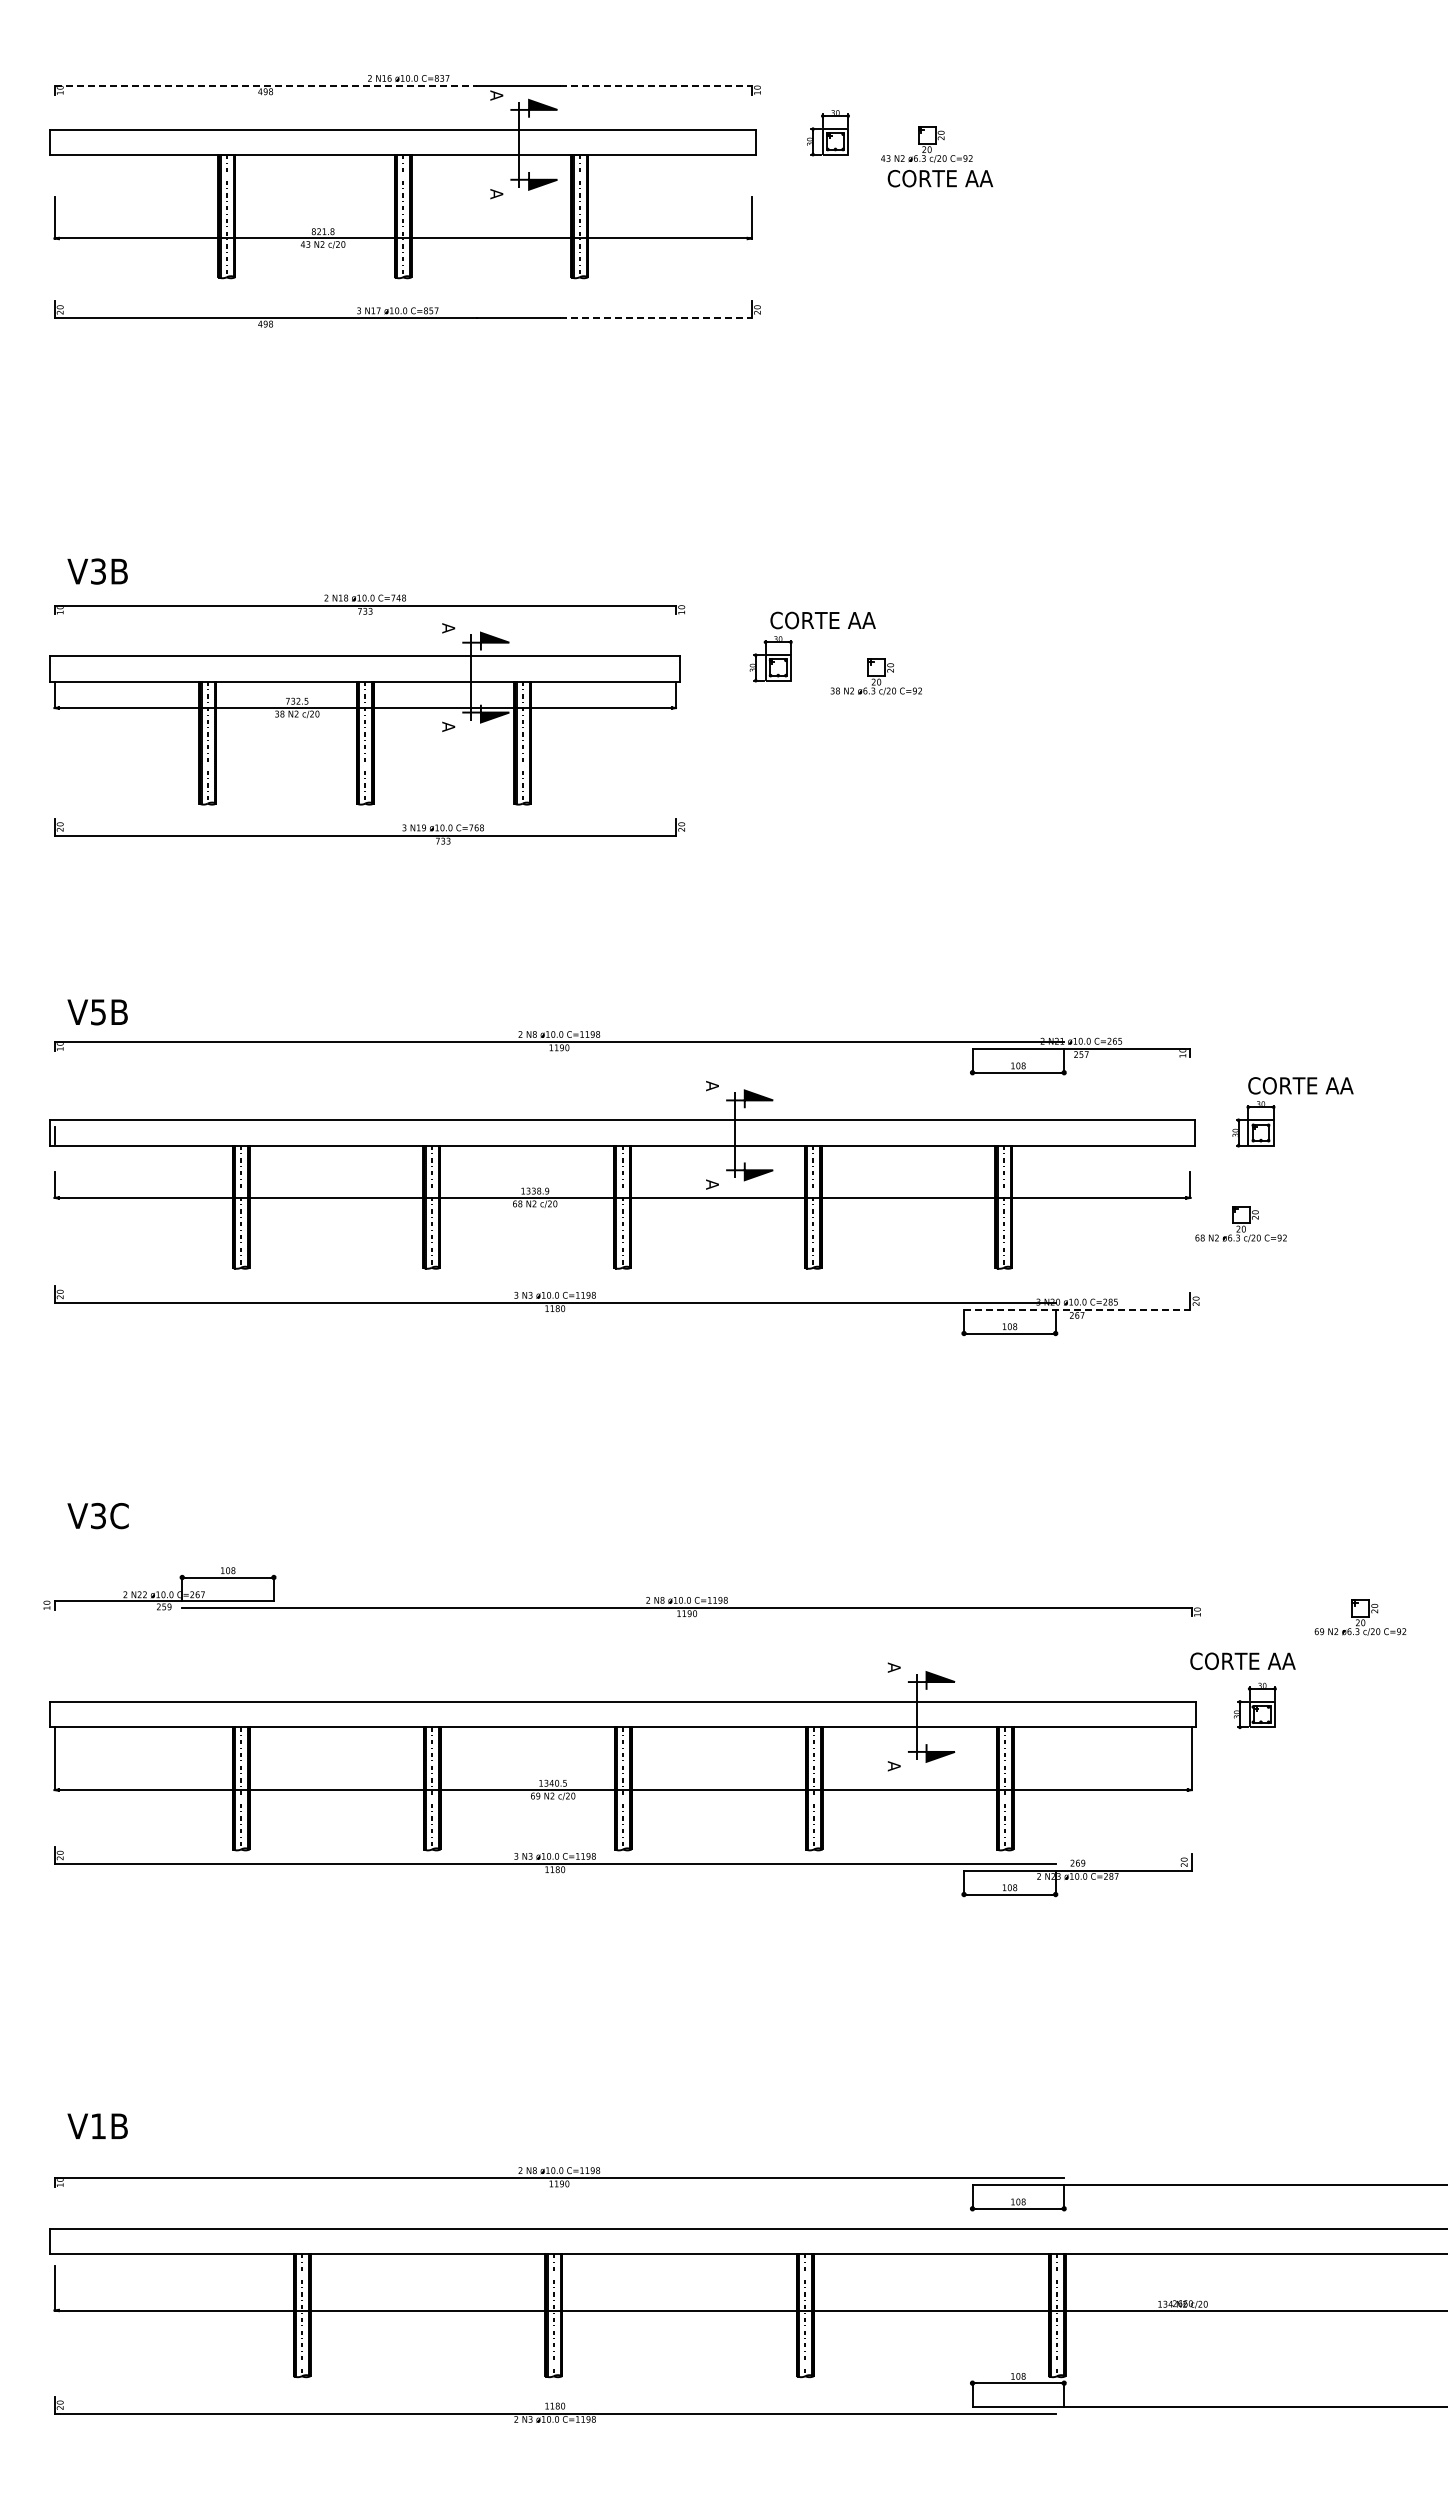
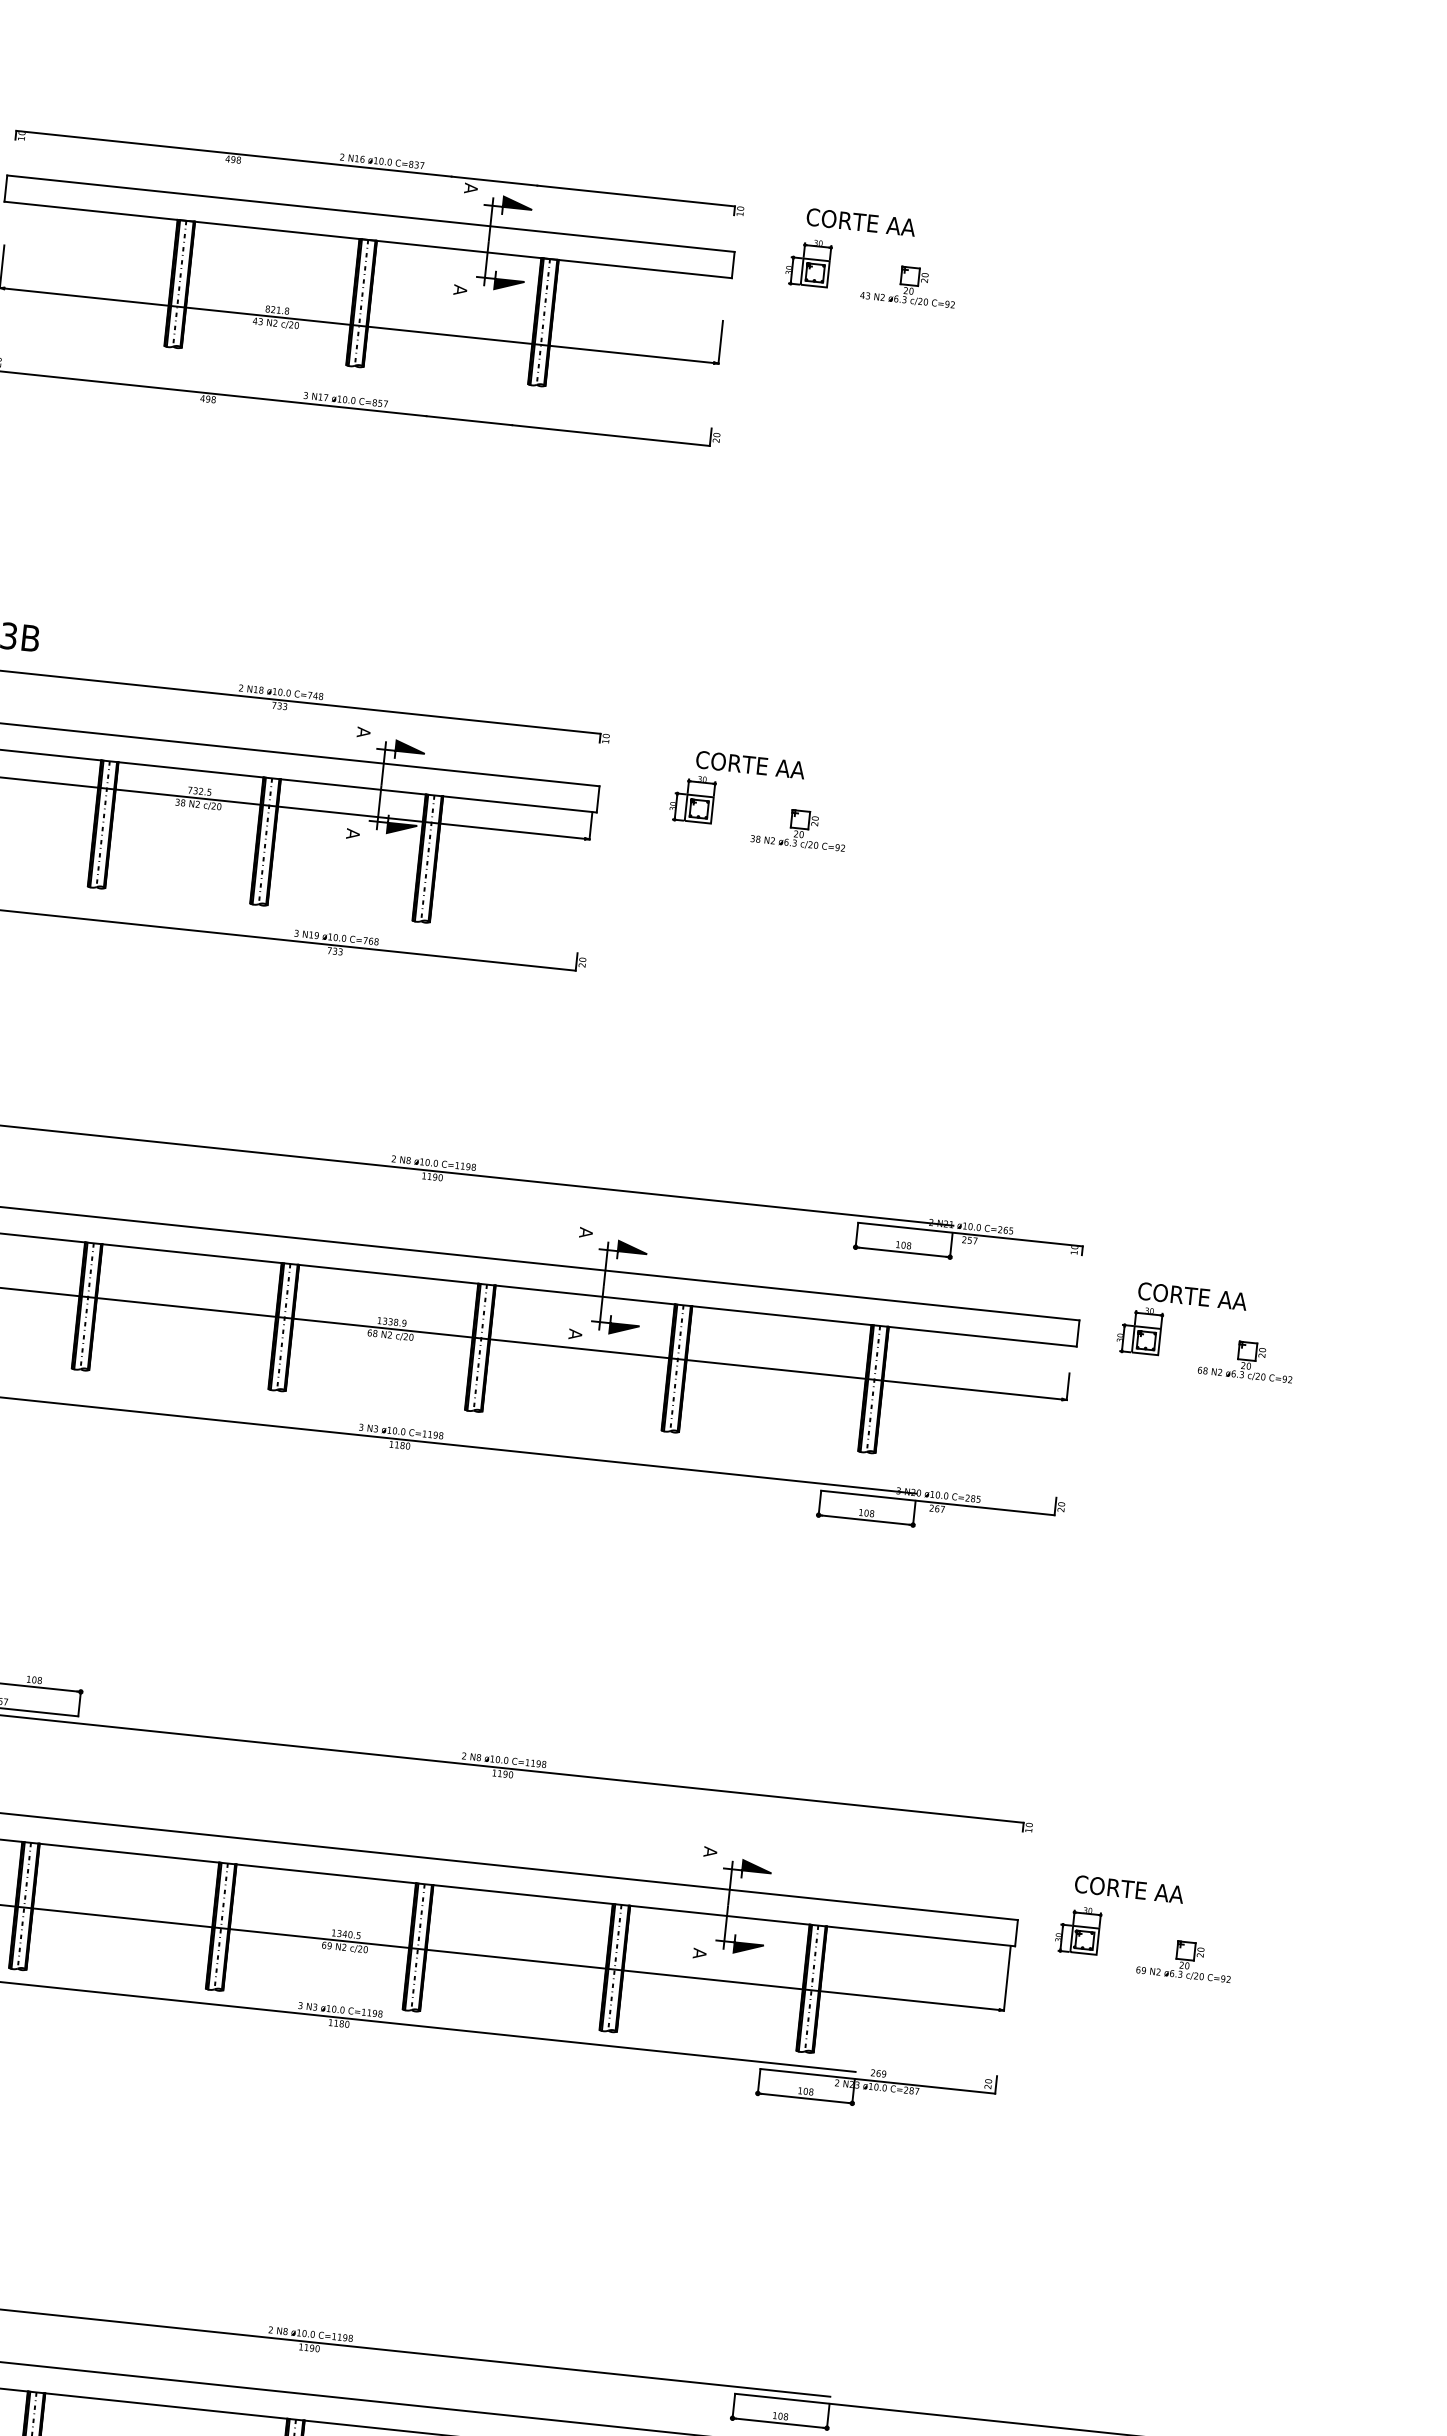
line: (266, 86) -> (234, 154), dashed -> solid
line: (655, 86) -> (635, 196), dashed -> solid
text: (940, 178) -> (861, 222), moved
line: (655, 318) -> (610, 435), dashed -> solid
part: (1240, 1224) -> (1245, 1361), moved
line: (1077, 1309) -> (938, 1502), dashed -> solid
part: (1360, 1617) -> (1185, 1960), moved
text: (1242, 1660) -> (1128, 1888), moved

